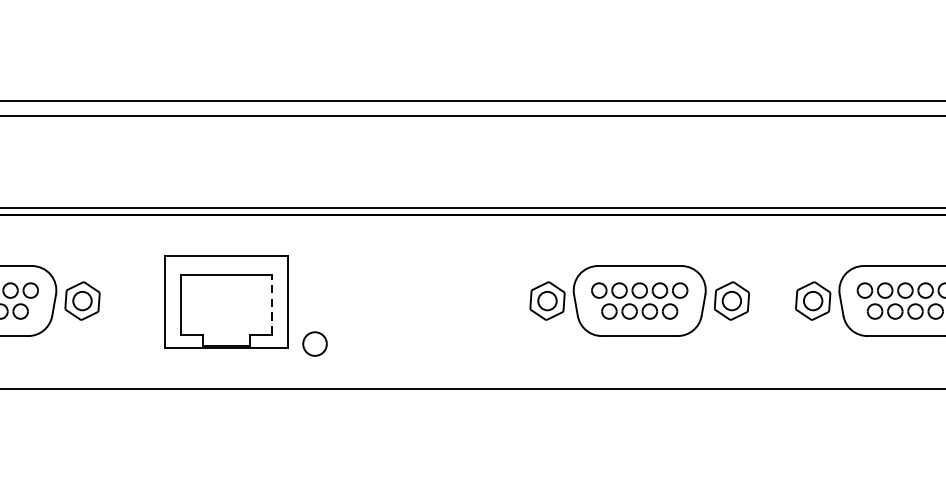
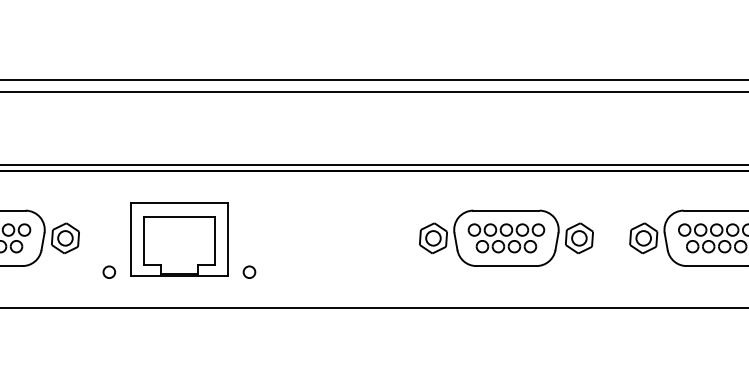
line: (272, 305) -> (215, 241), dashed -> solid
circle: (136, 342) -> (108, 271), added
circle: (315, 342) -> (249, 271), size x0.62

